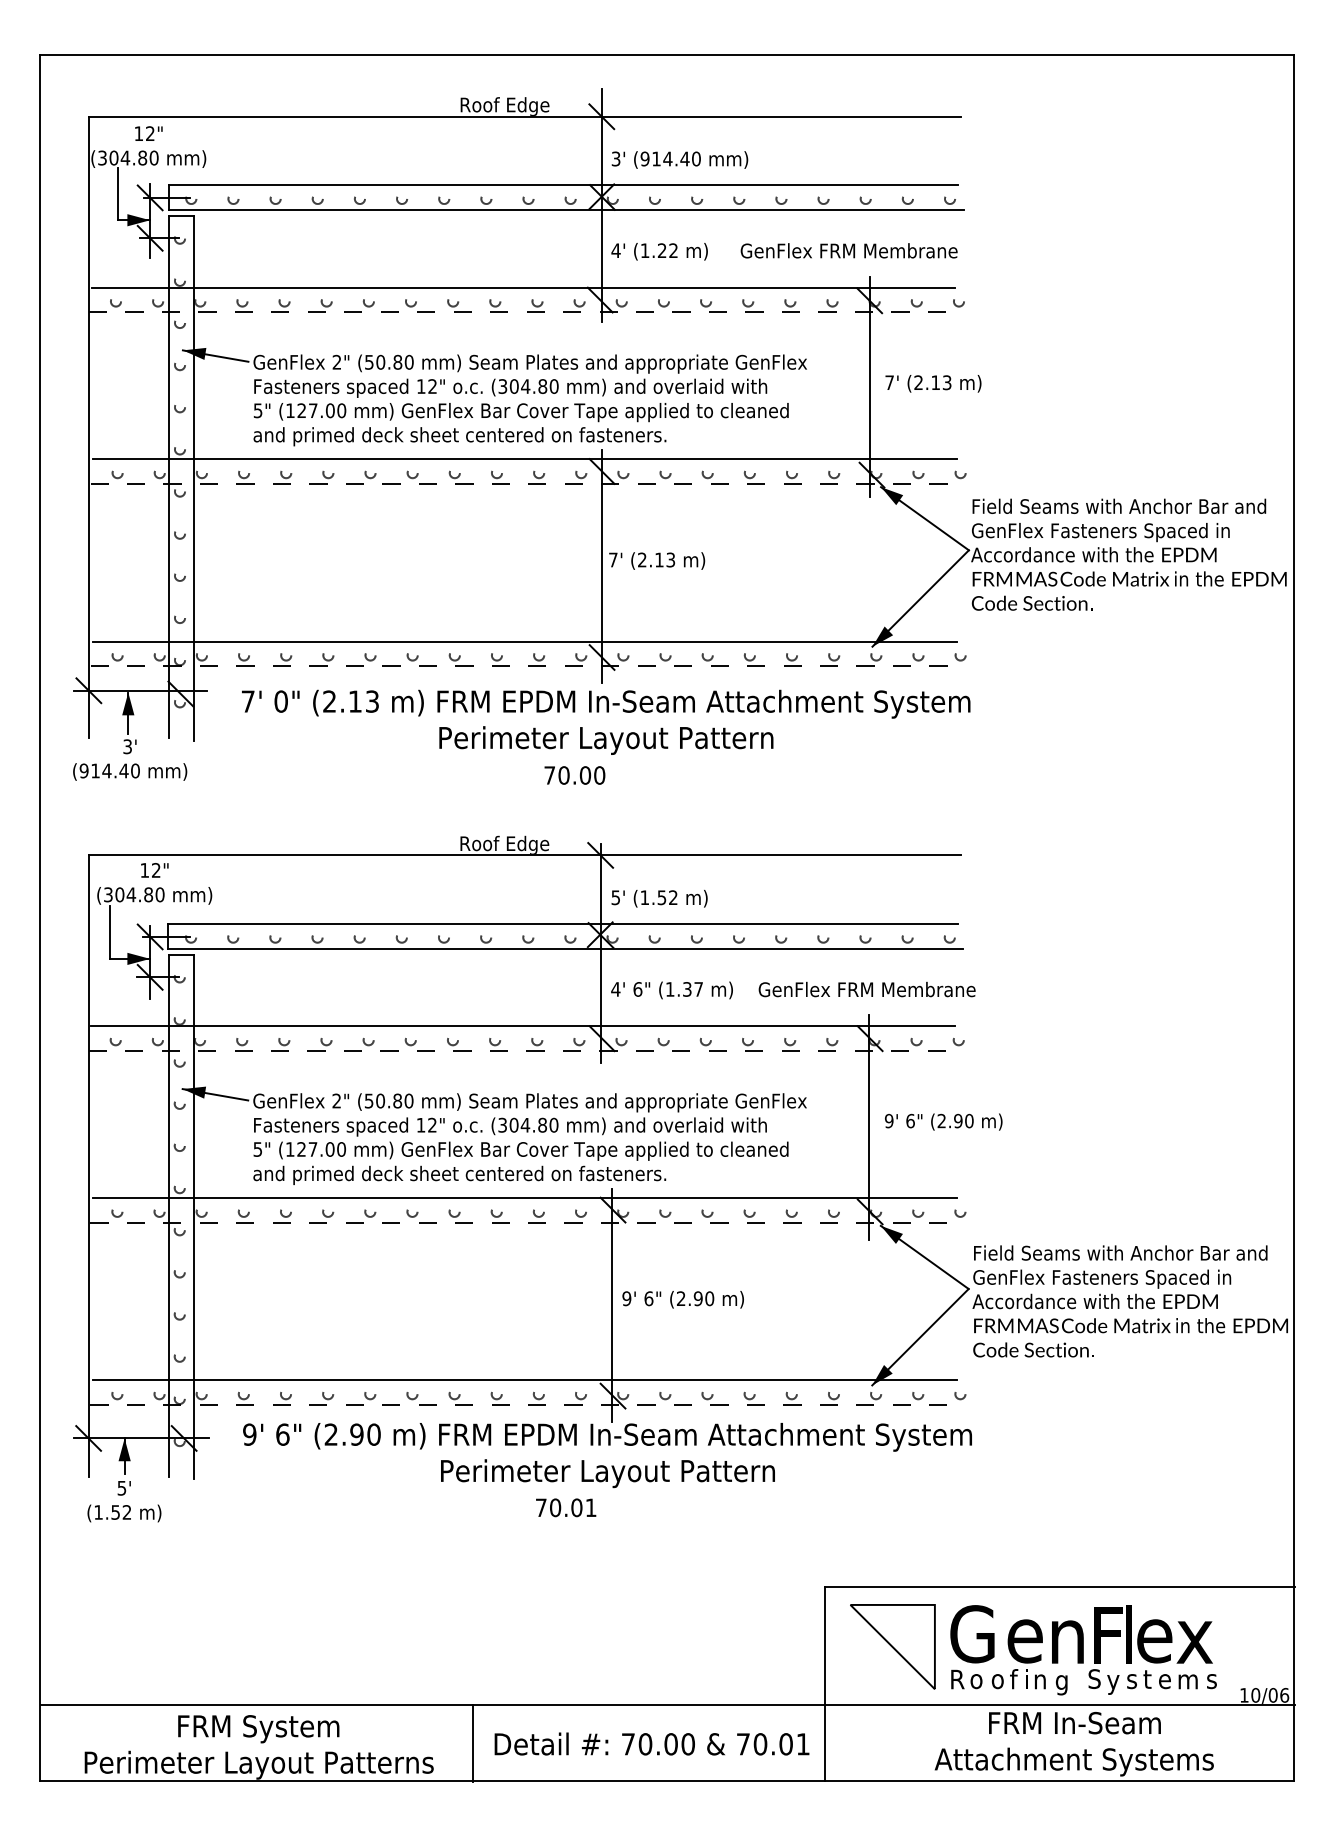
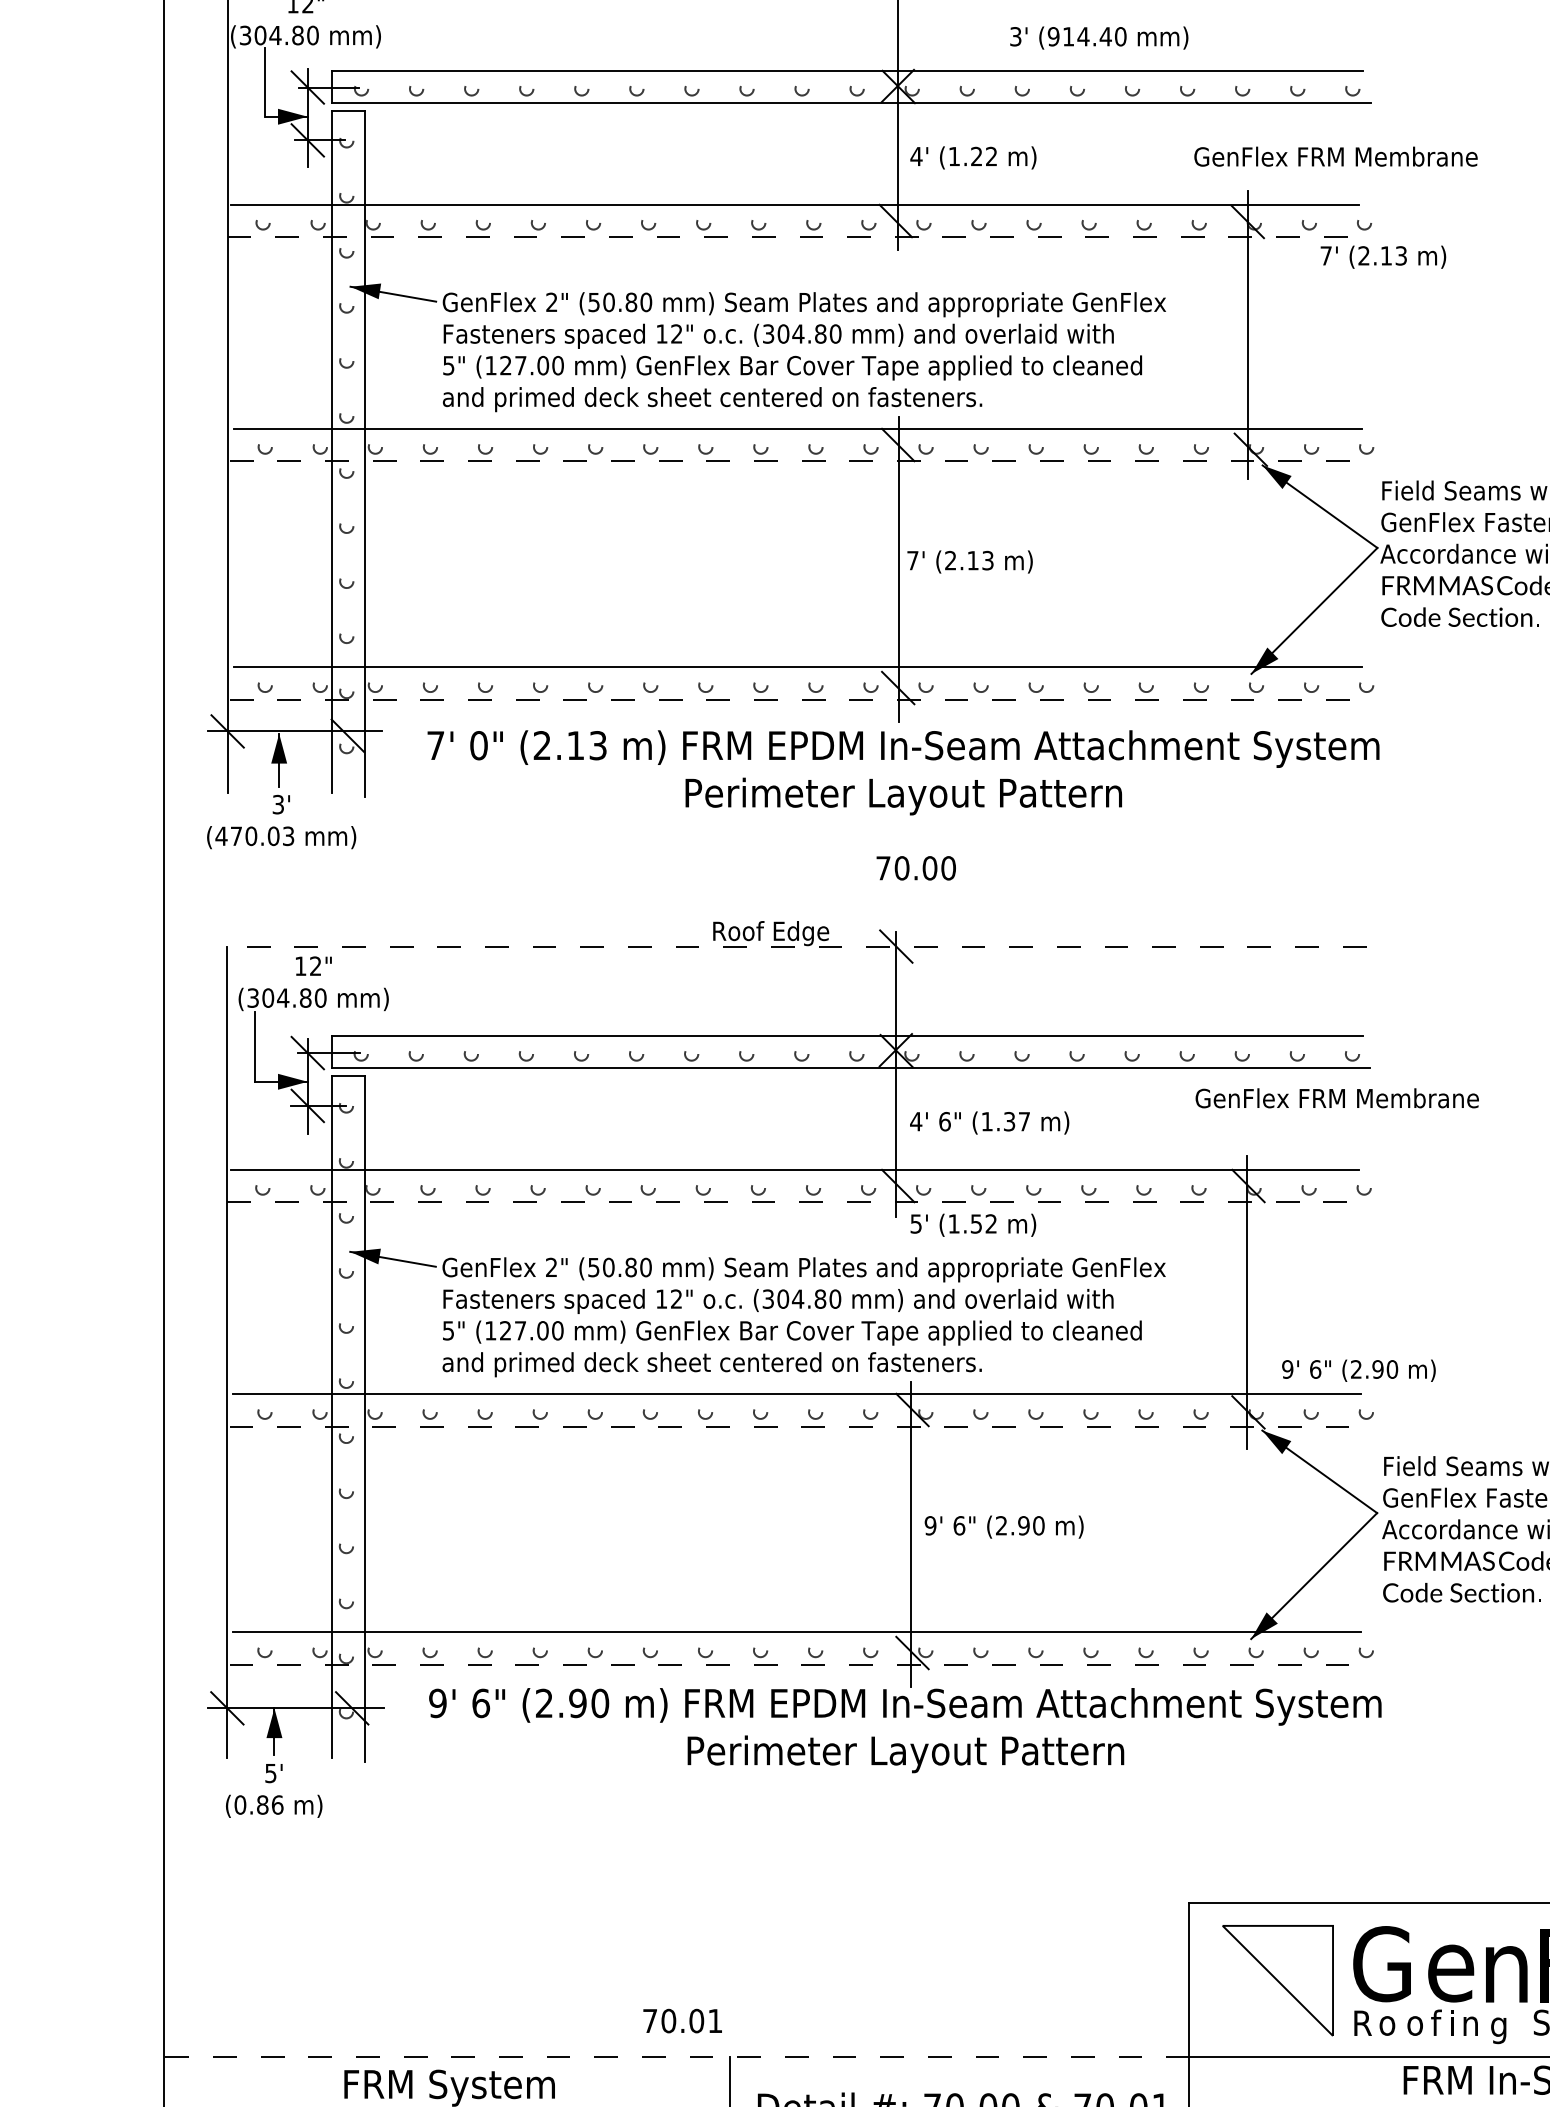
text: (679, 159) -> (1098, 37), moved
text: (848, 250) -> (1335, 156), moved
text: (933, 383) -> (1383, 256), moved
text: (109, 770) -> (254, 835), (914.40 -> (470.03
text: (574, 775) -> (915, 868), moved
line: (524, 855) -> (796, 946), solid -> dashed
text: (659, 898) -> (973, 1224), moved
text: (866, 989) -> (1336, 1098), moved
text: (943, 1121) -> (1358, 1370), moved
text: (566, 1507) -> (683, 2020), moved
text: (112, 1512) -> (258, 1805), (1.52 -> (0.86
line: (433, 1705) -> (677, 2057), solid -> dashed

